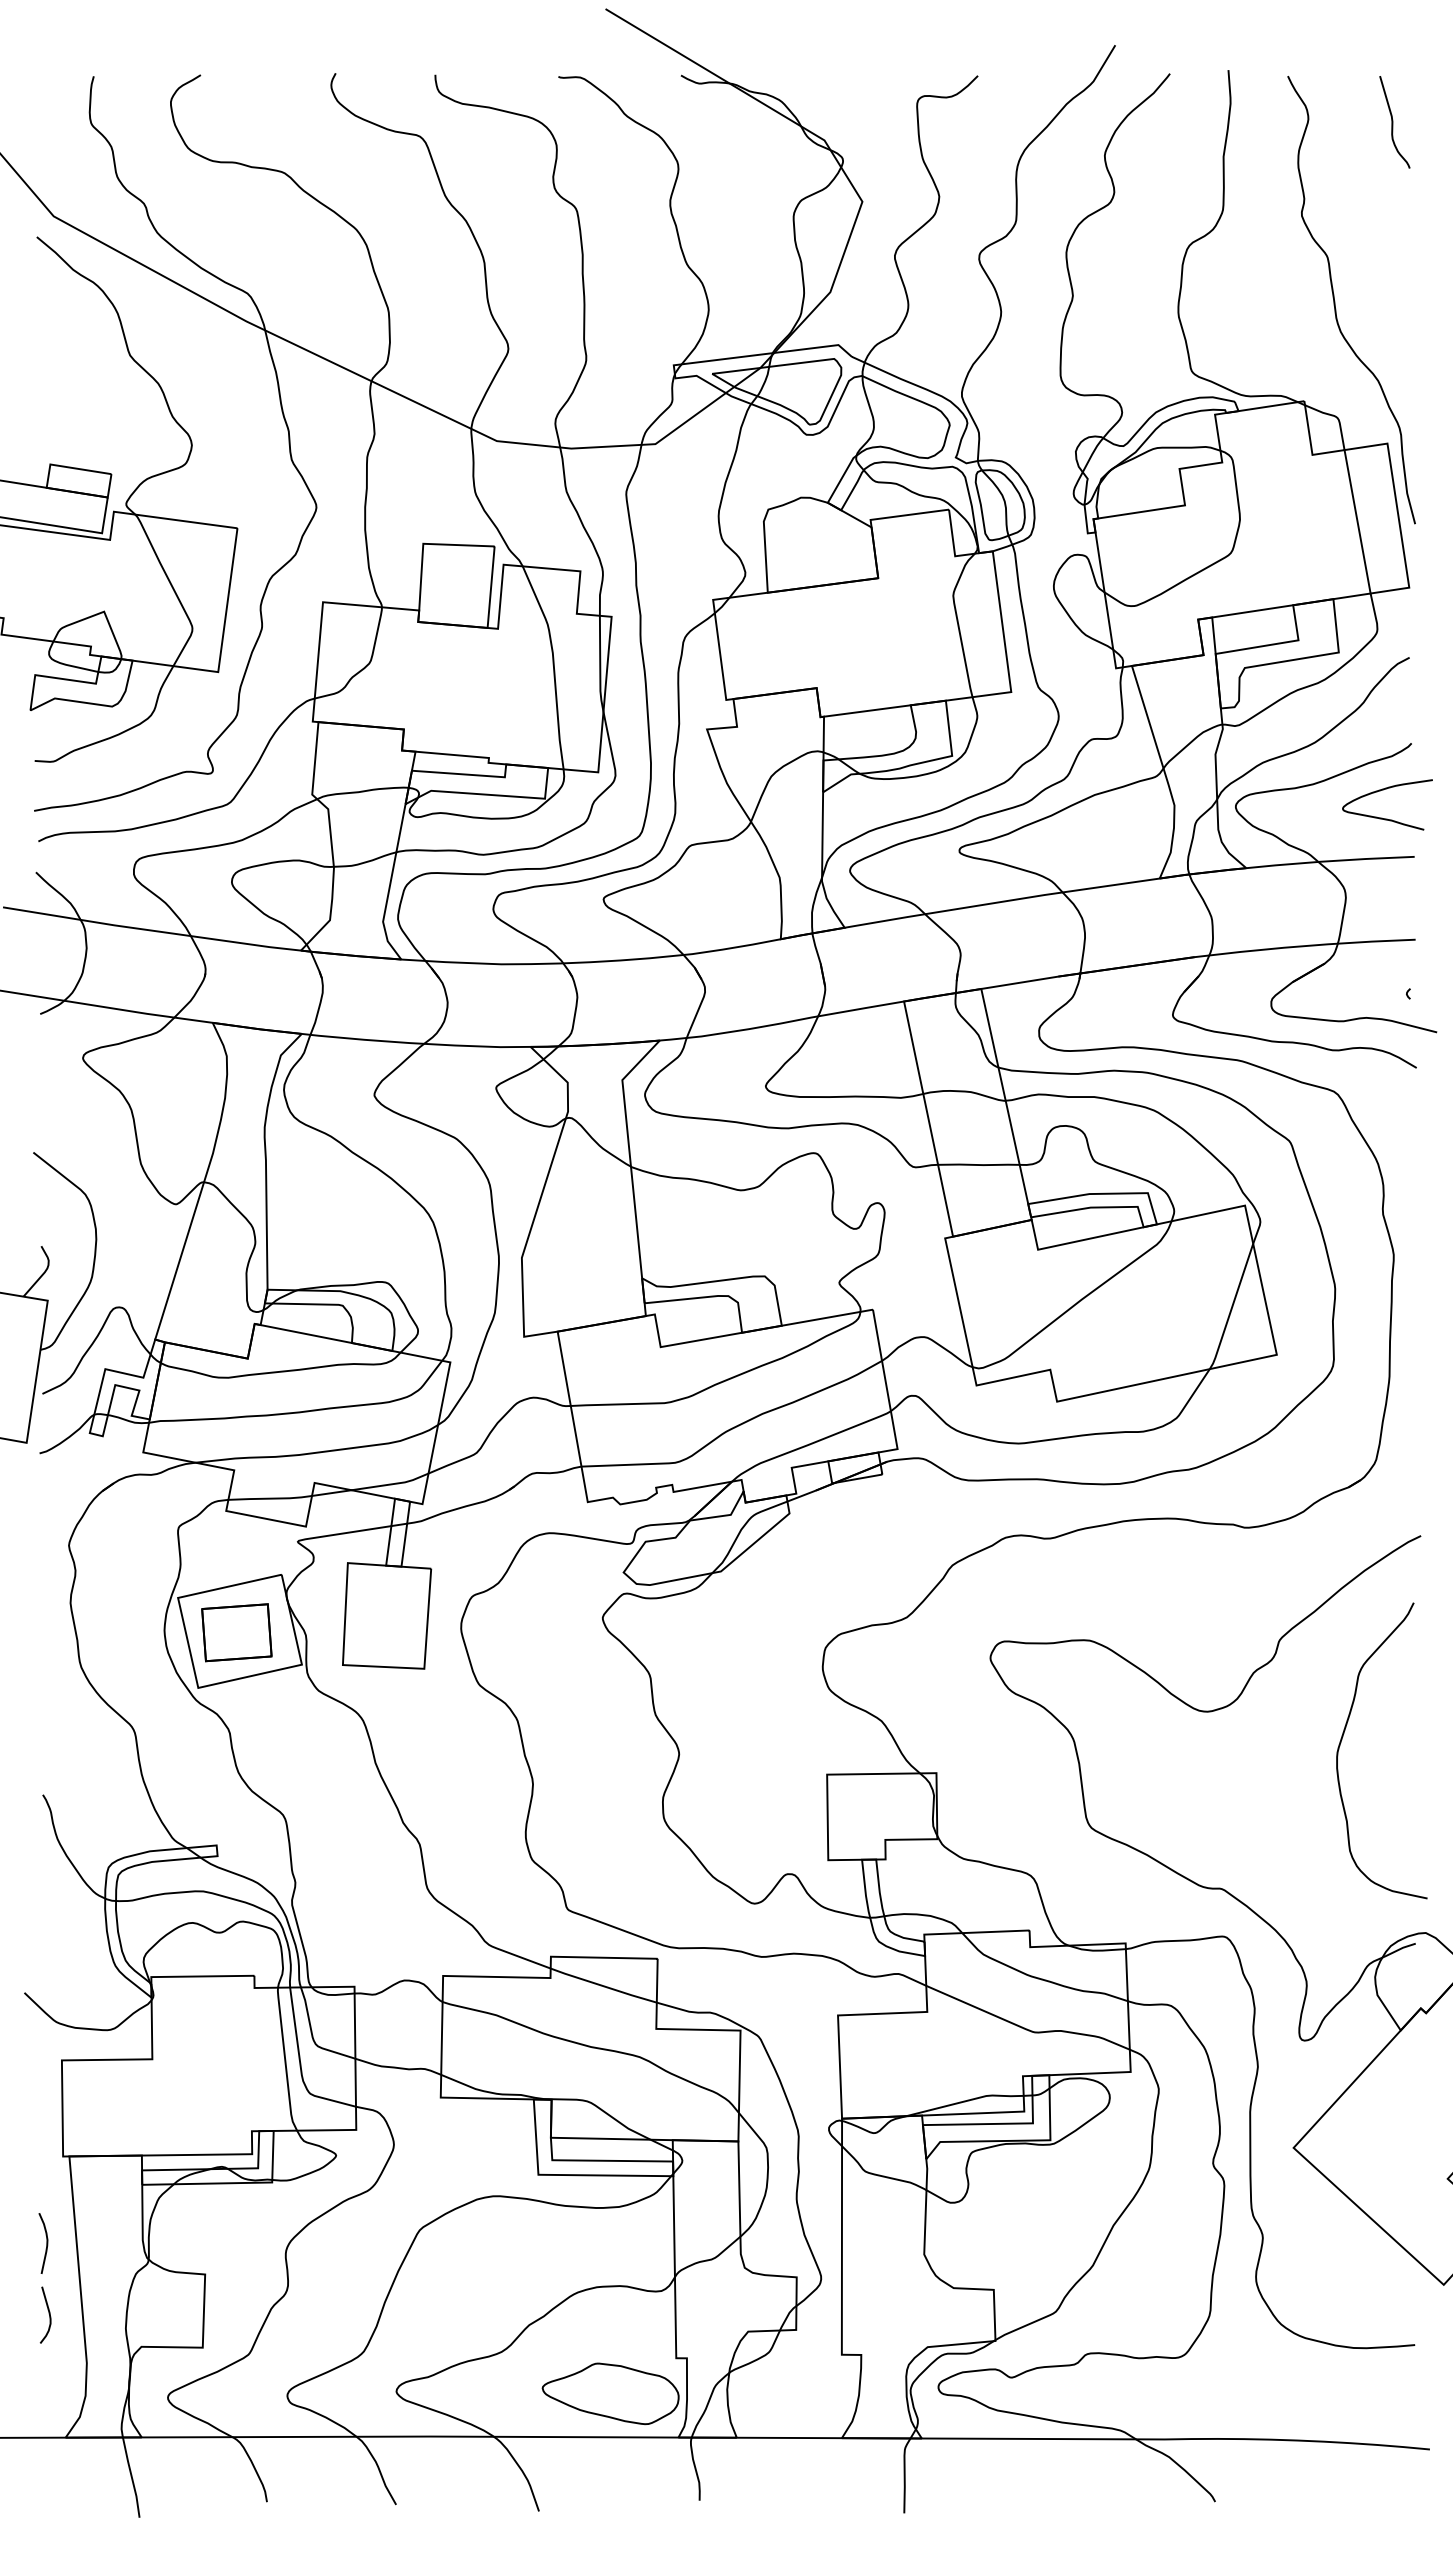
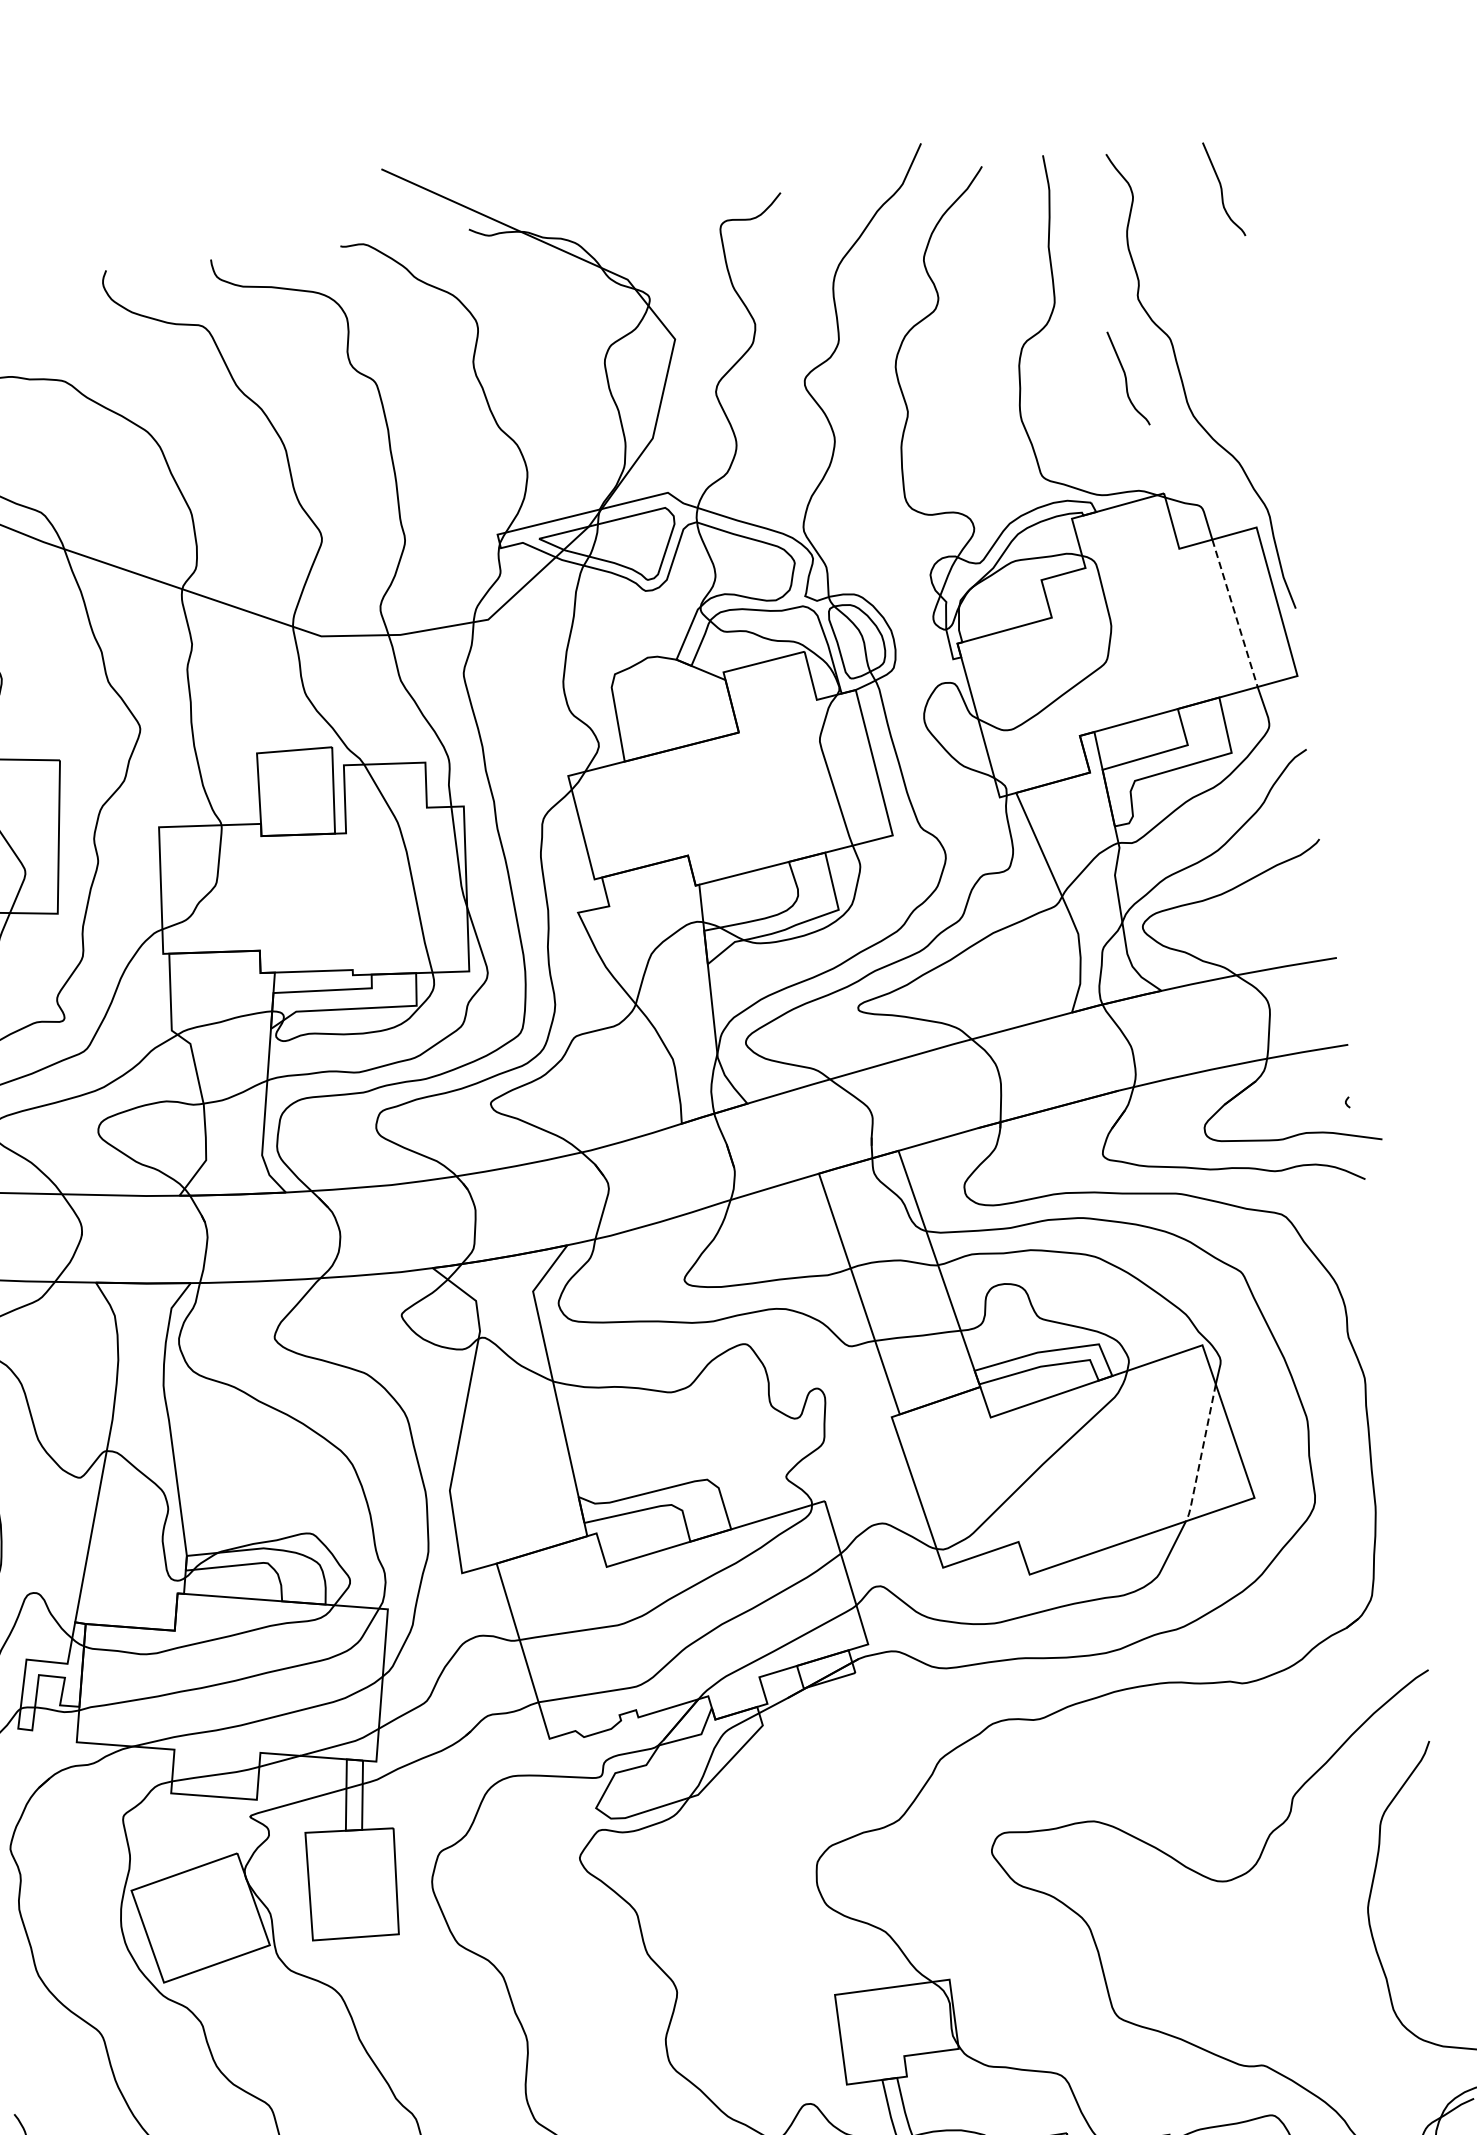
curve: (1282, 289) -> (1127, 378), added
line: (1357, 521) -> (1234, 613), solid -> dashed
curve: (1382, 817) -> (1298, 920), removed
line: (1231, 1308) -> (1201, 1454), solid -> dashed
part: (236, 1632) -> (197, 1919), removed

